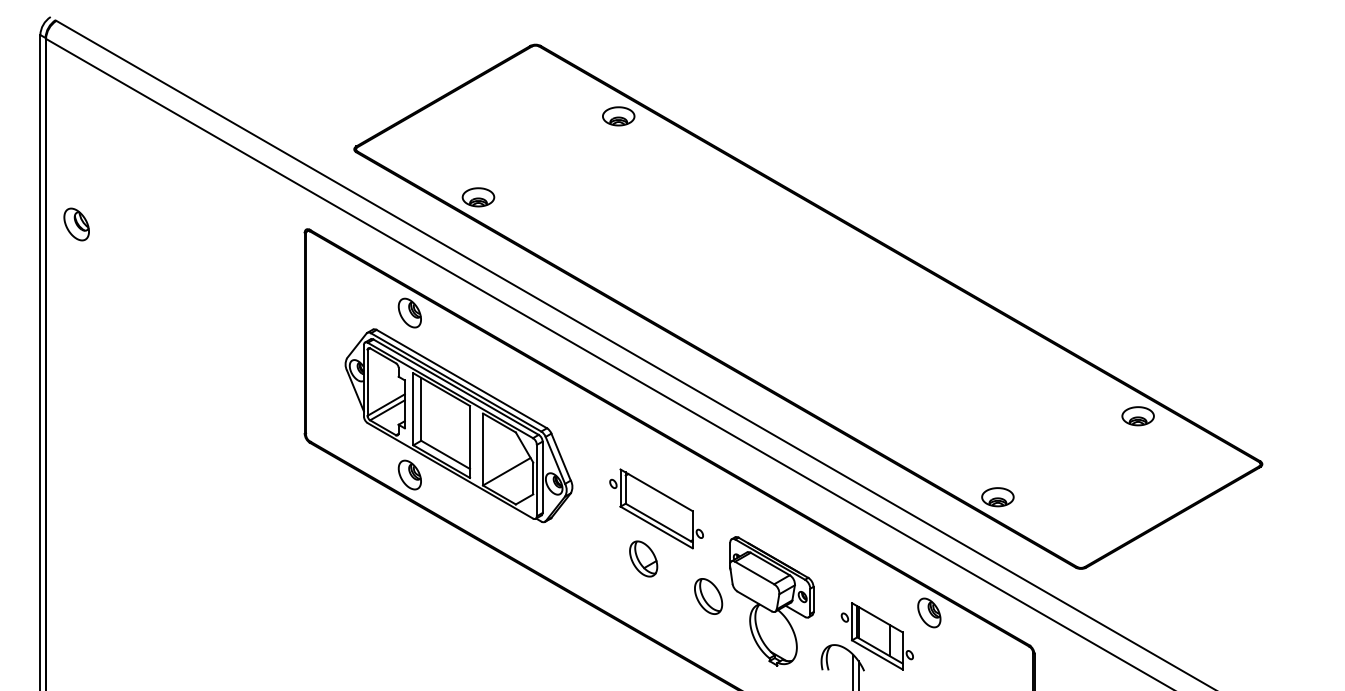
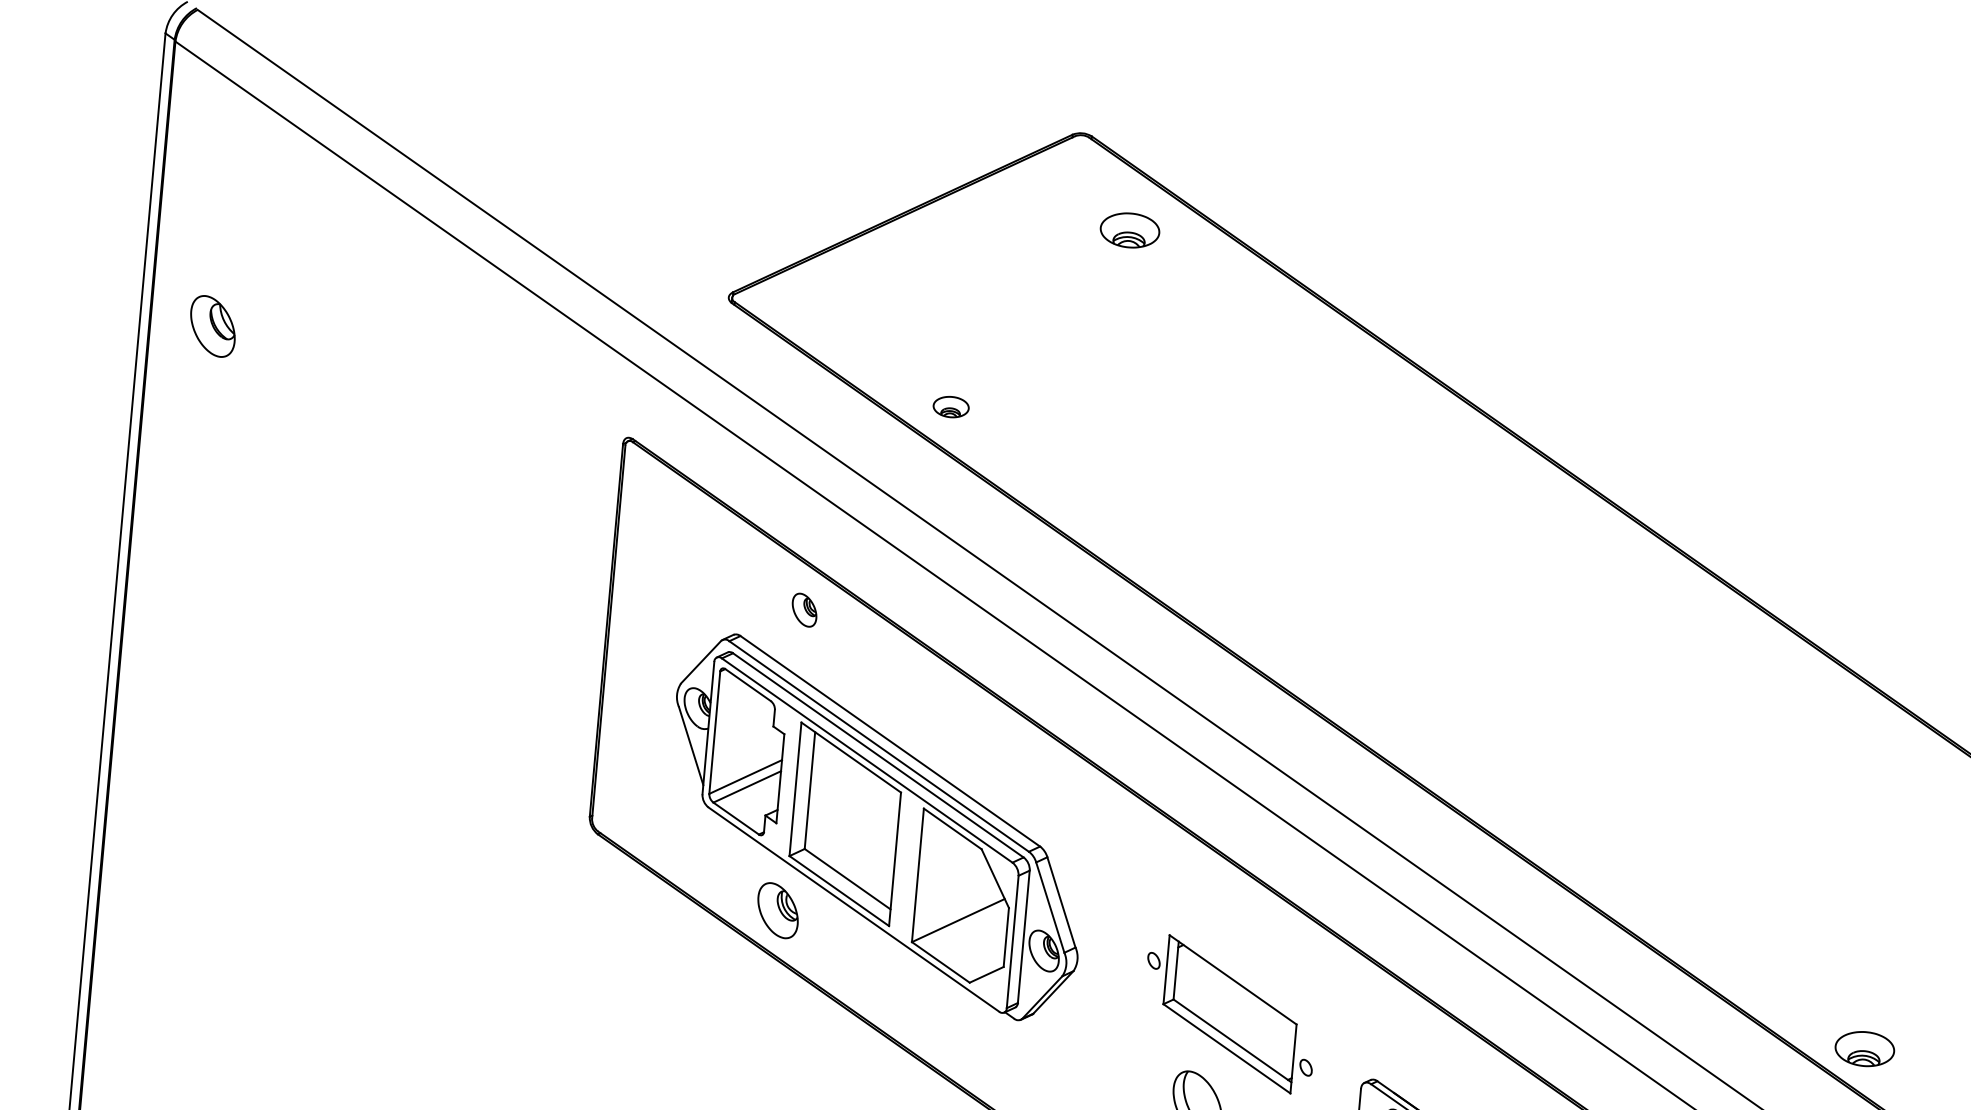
part: (618, 116) -> (1129, 230), moved
part: (478, 197) -> (951, 407), size x0.6
part: (76, 224) -> (212, 326), moved
part: (409, 312) -> (804, 609), size x0.6

